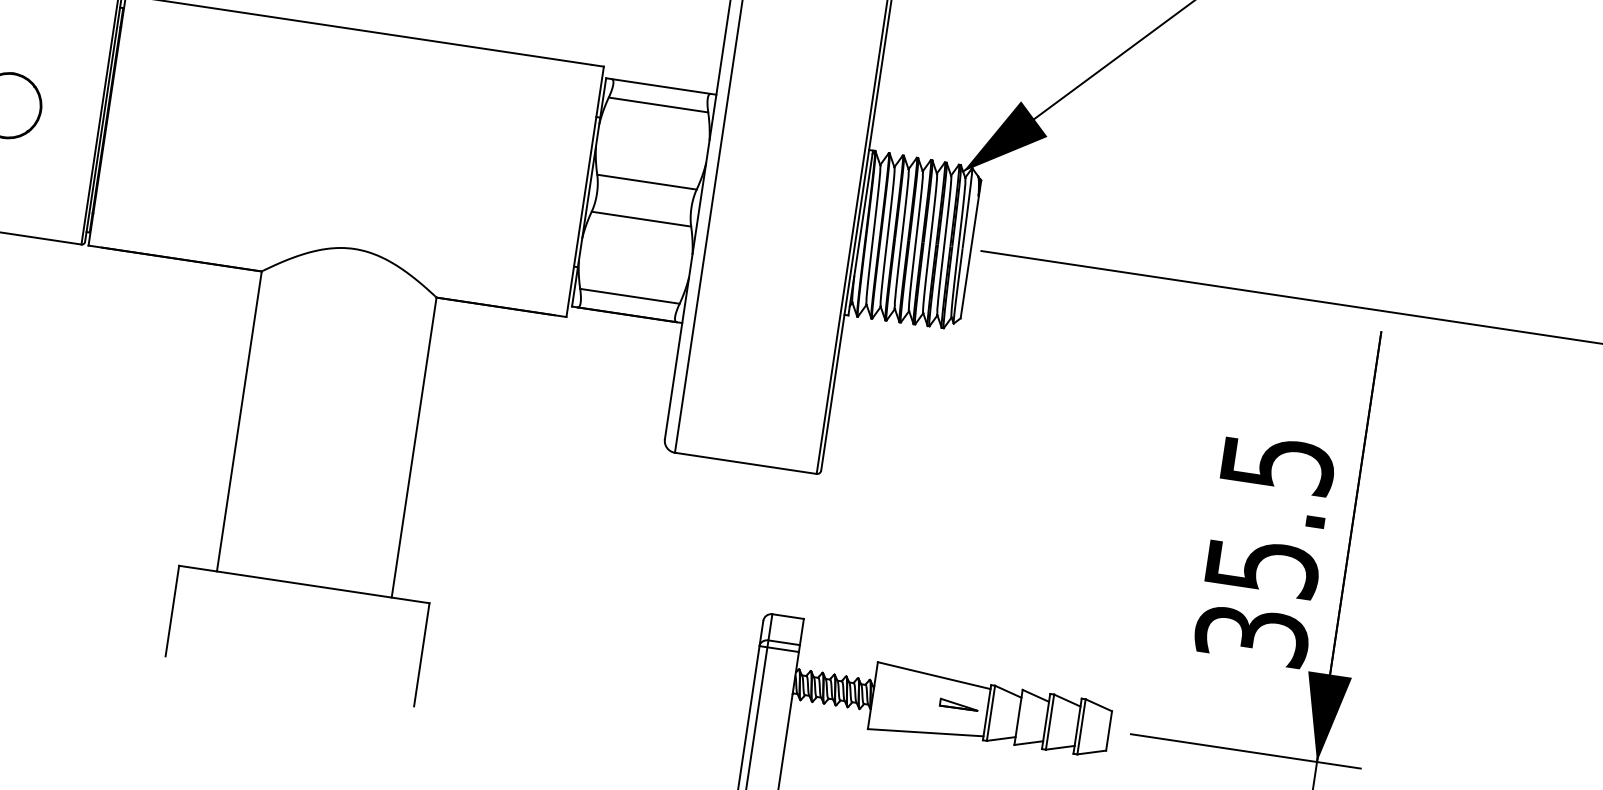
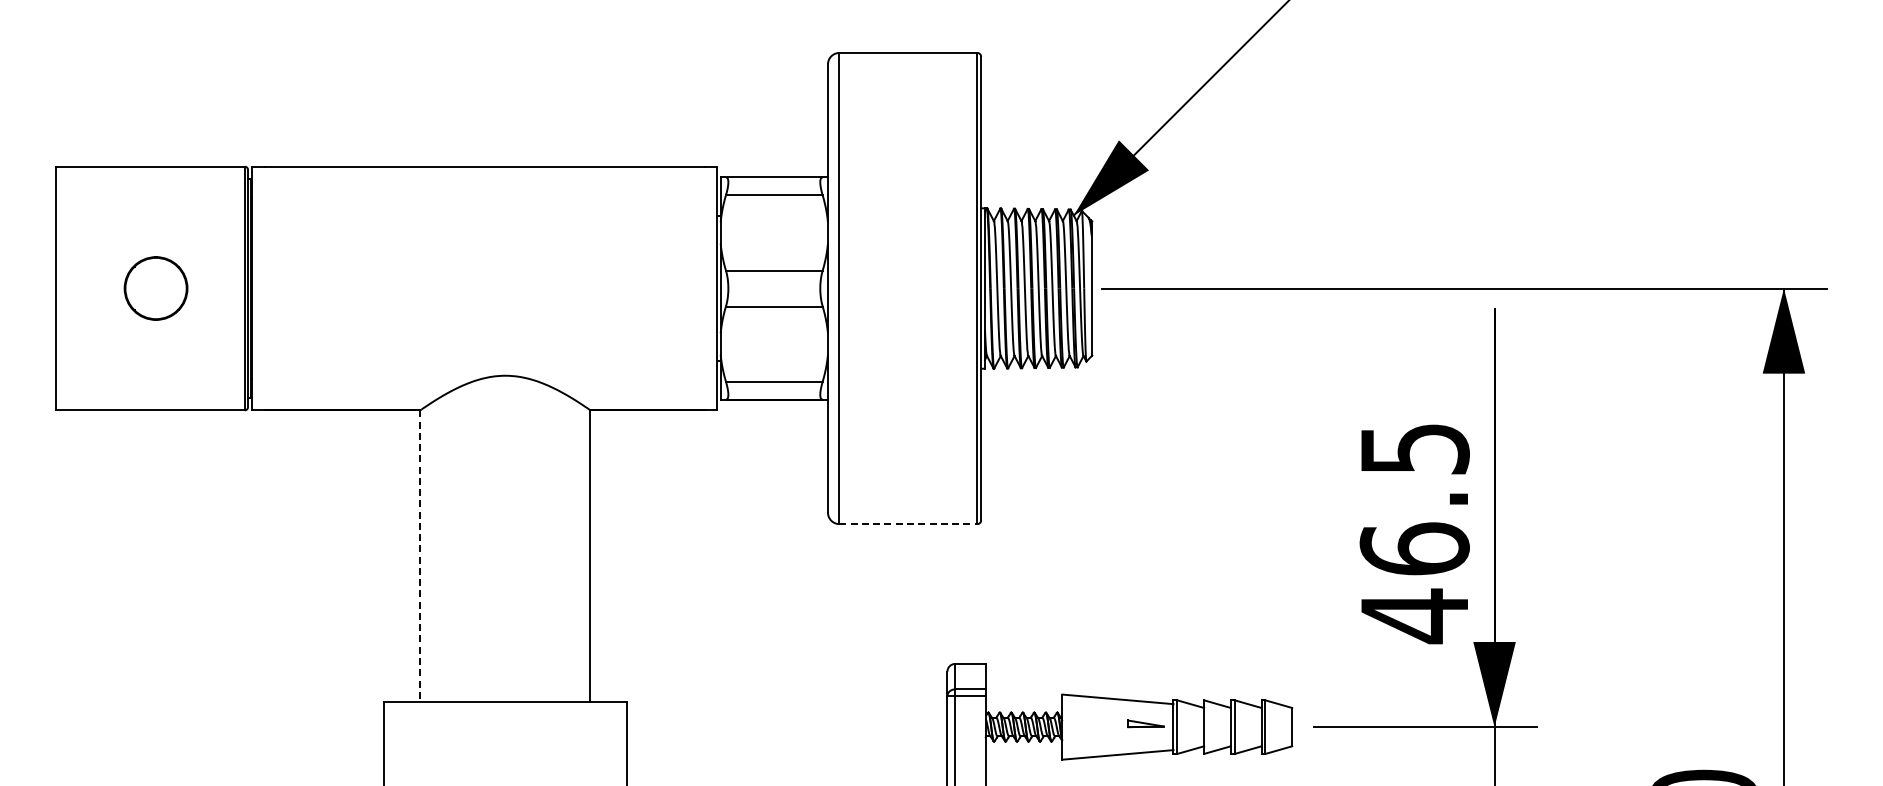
line: (239, 421) -> (420, 556), solid -> dashed
line: (745, 463) -> (908, 524), solid -> dashed
text: (1256, 602) -> (1414, 583), 35.5 -> 46.5

